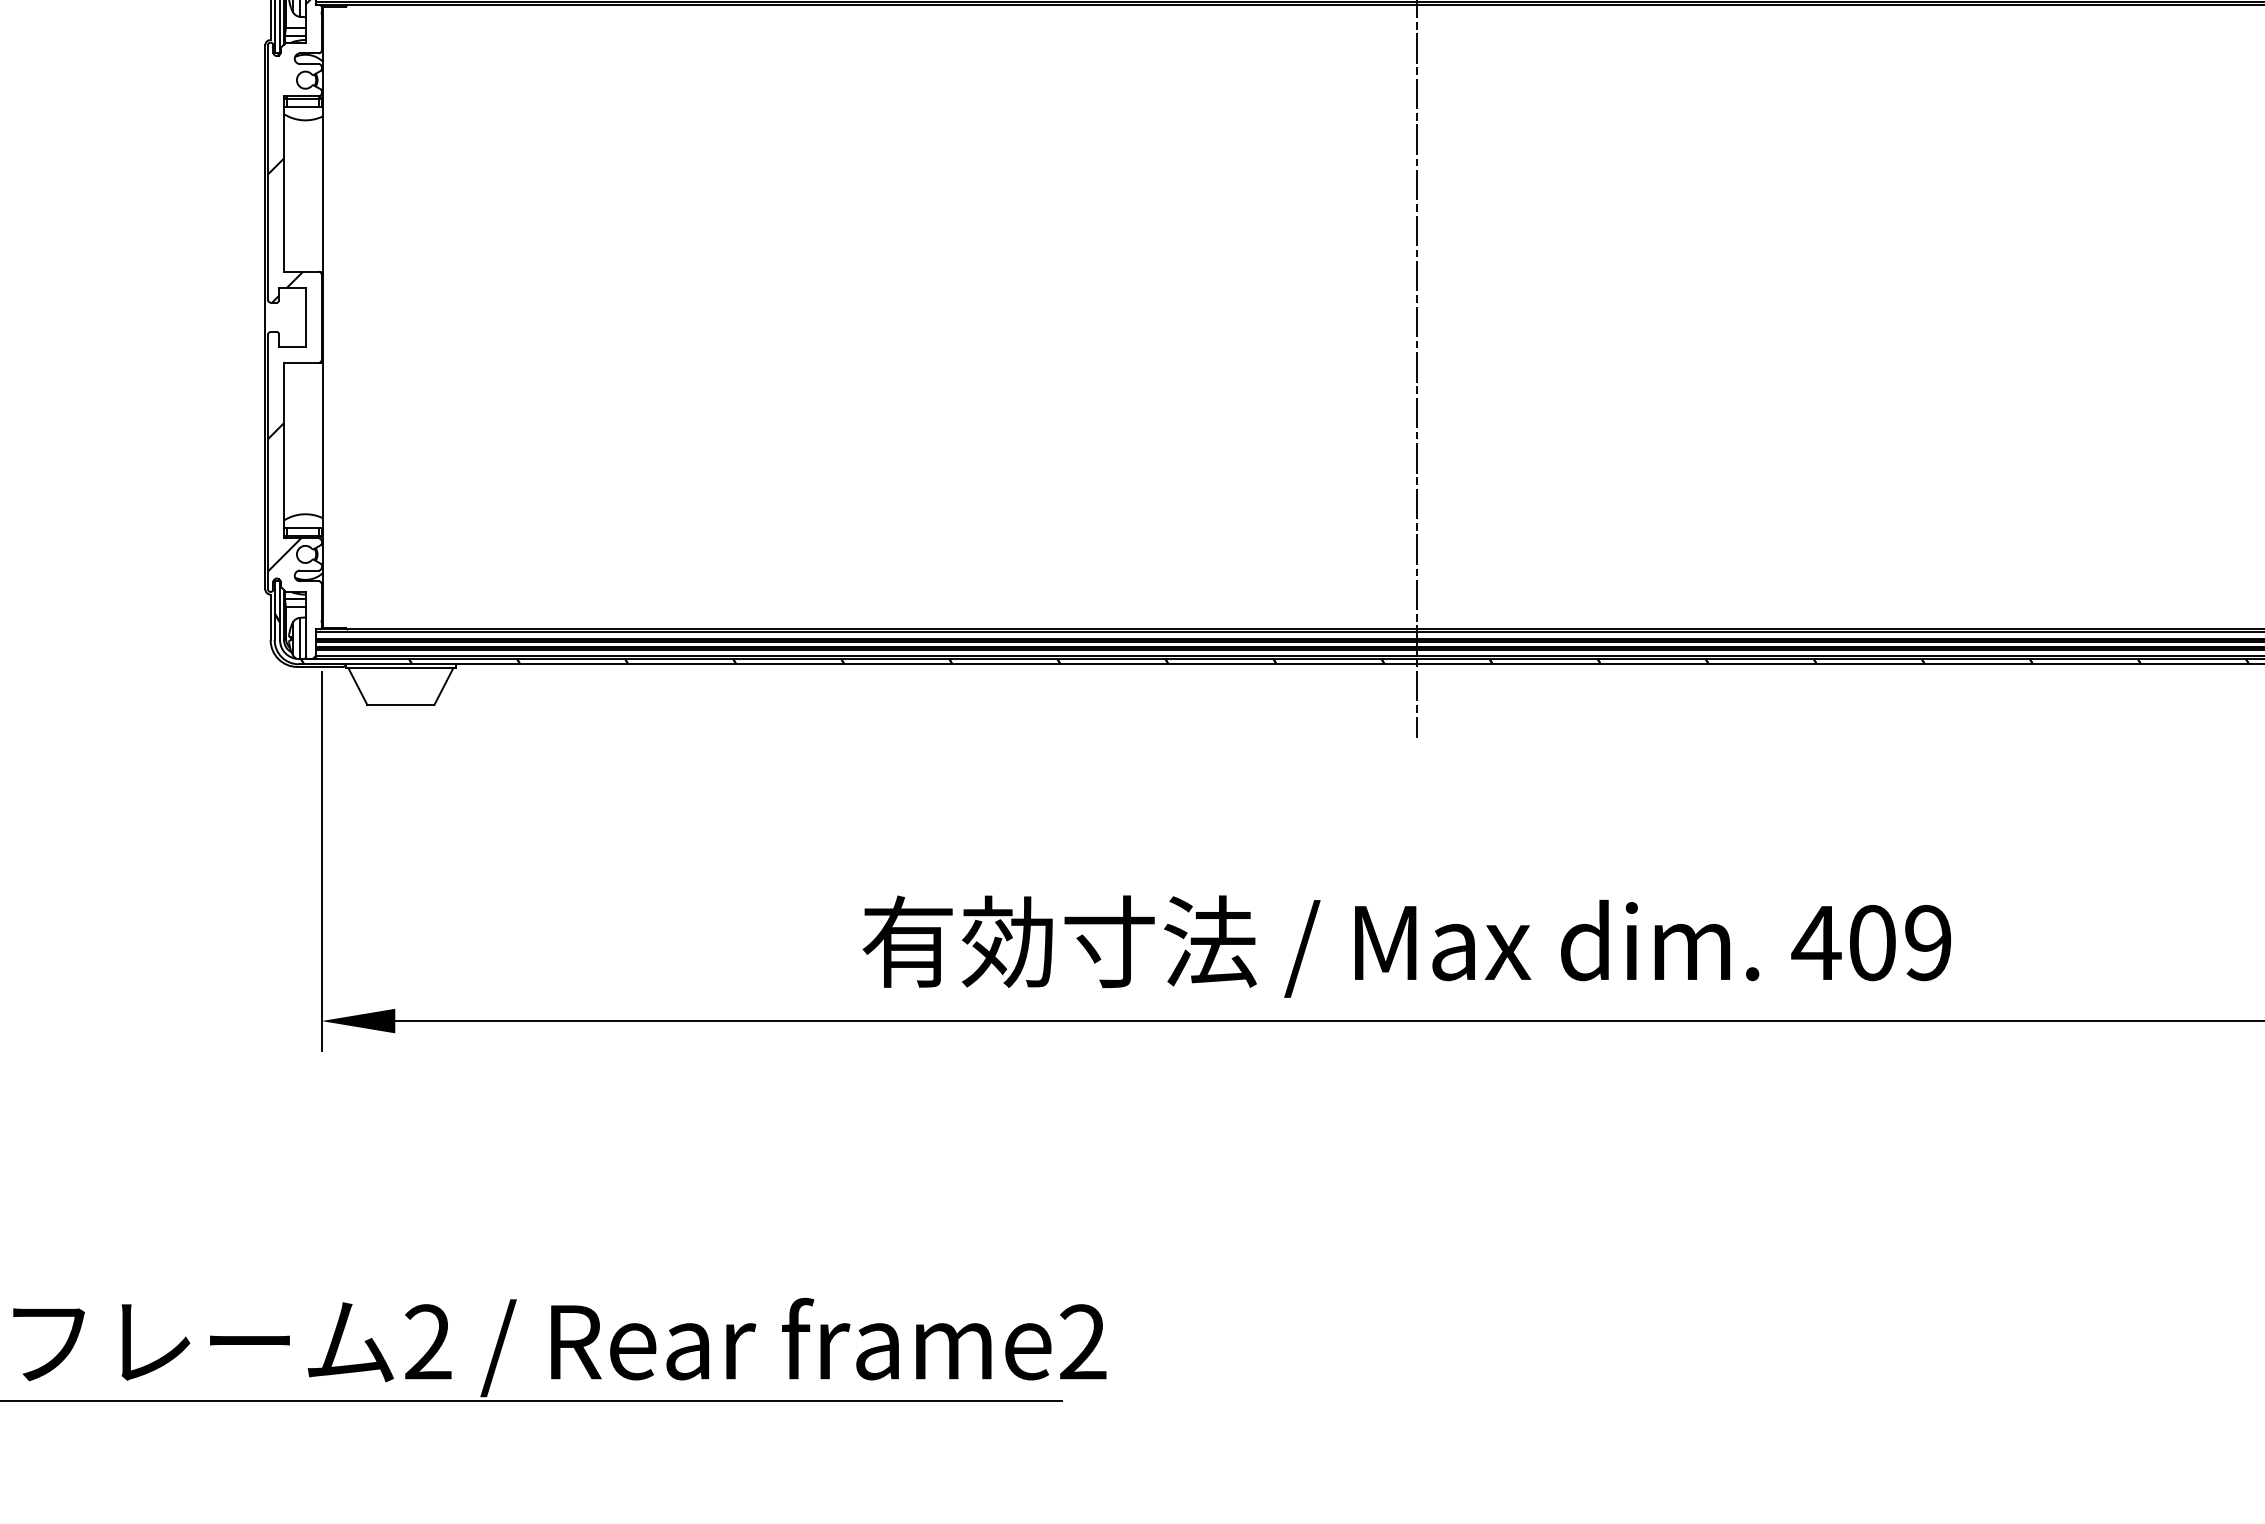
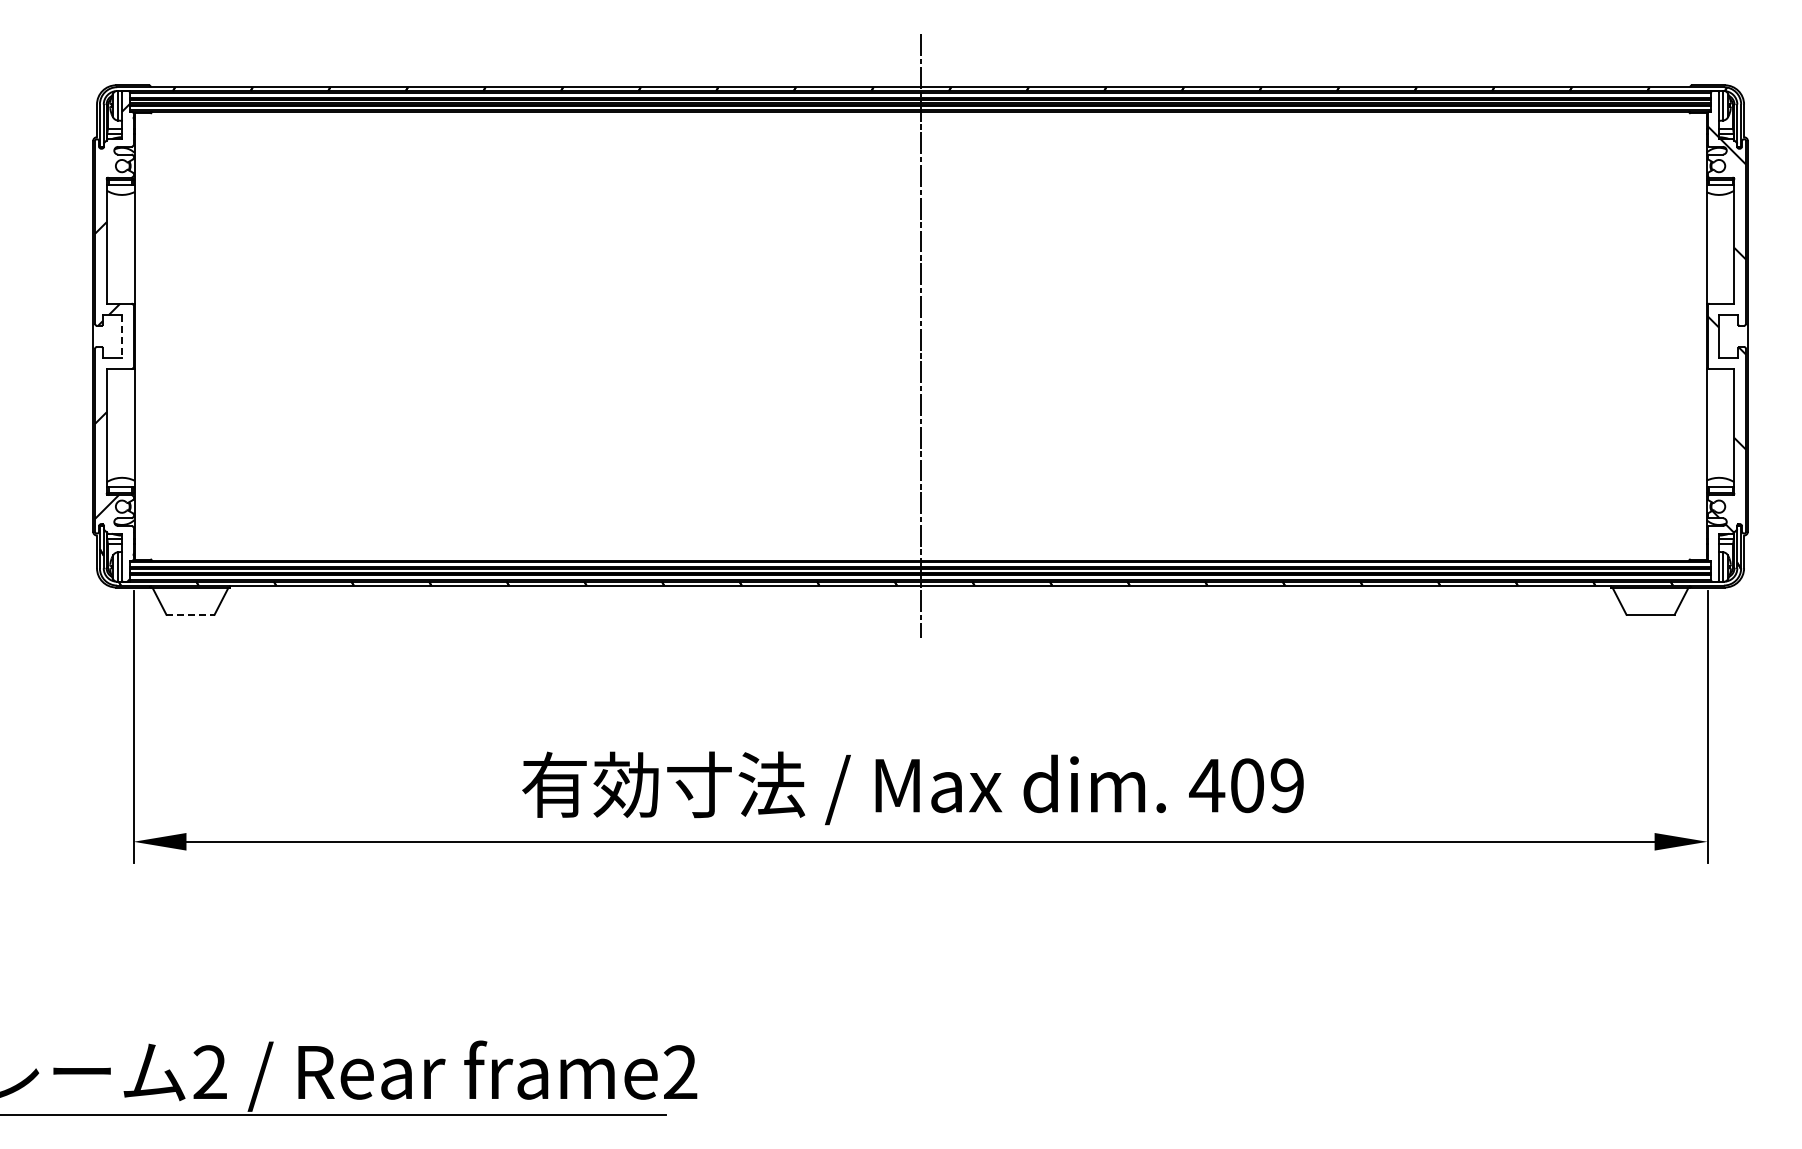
line: (306, 317) -> (122, 336), solid -> dashed
line: (402, 704) -> (191, 614), solid -> dashed

